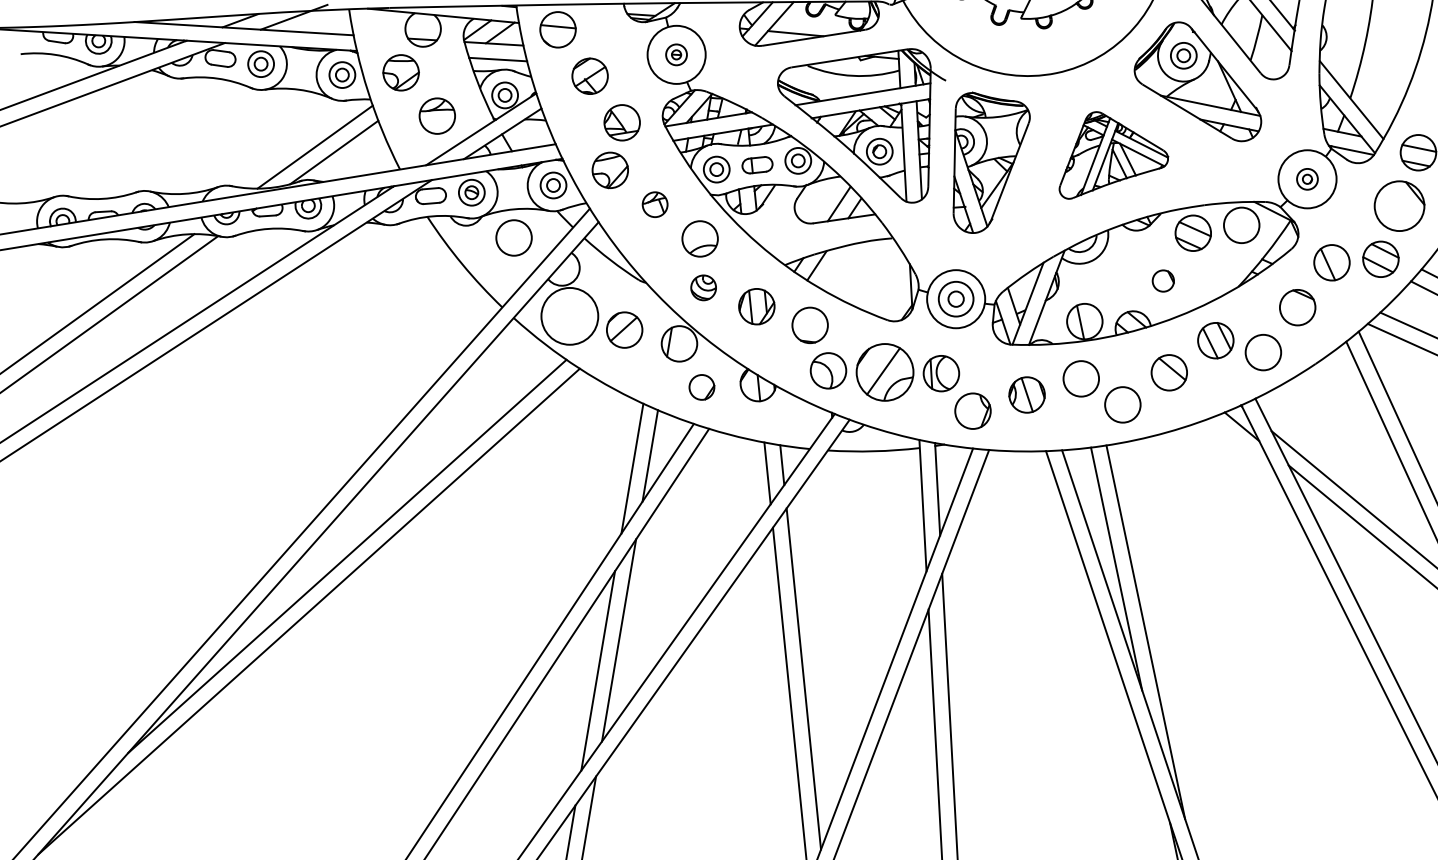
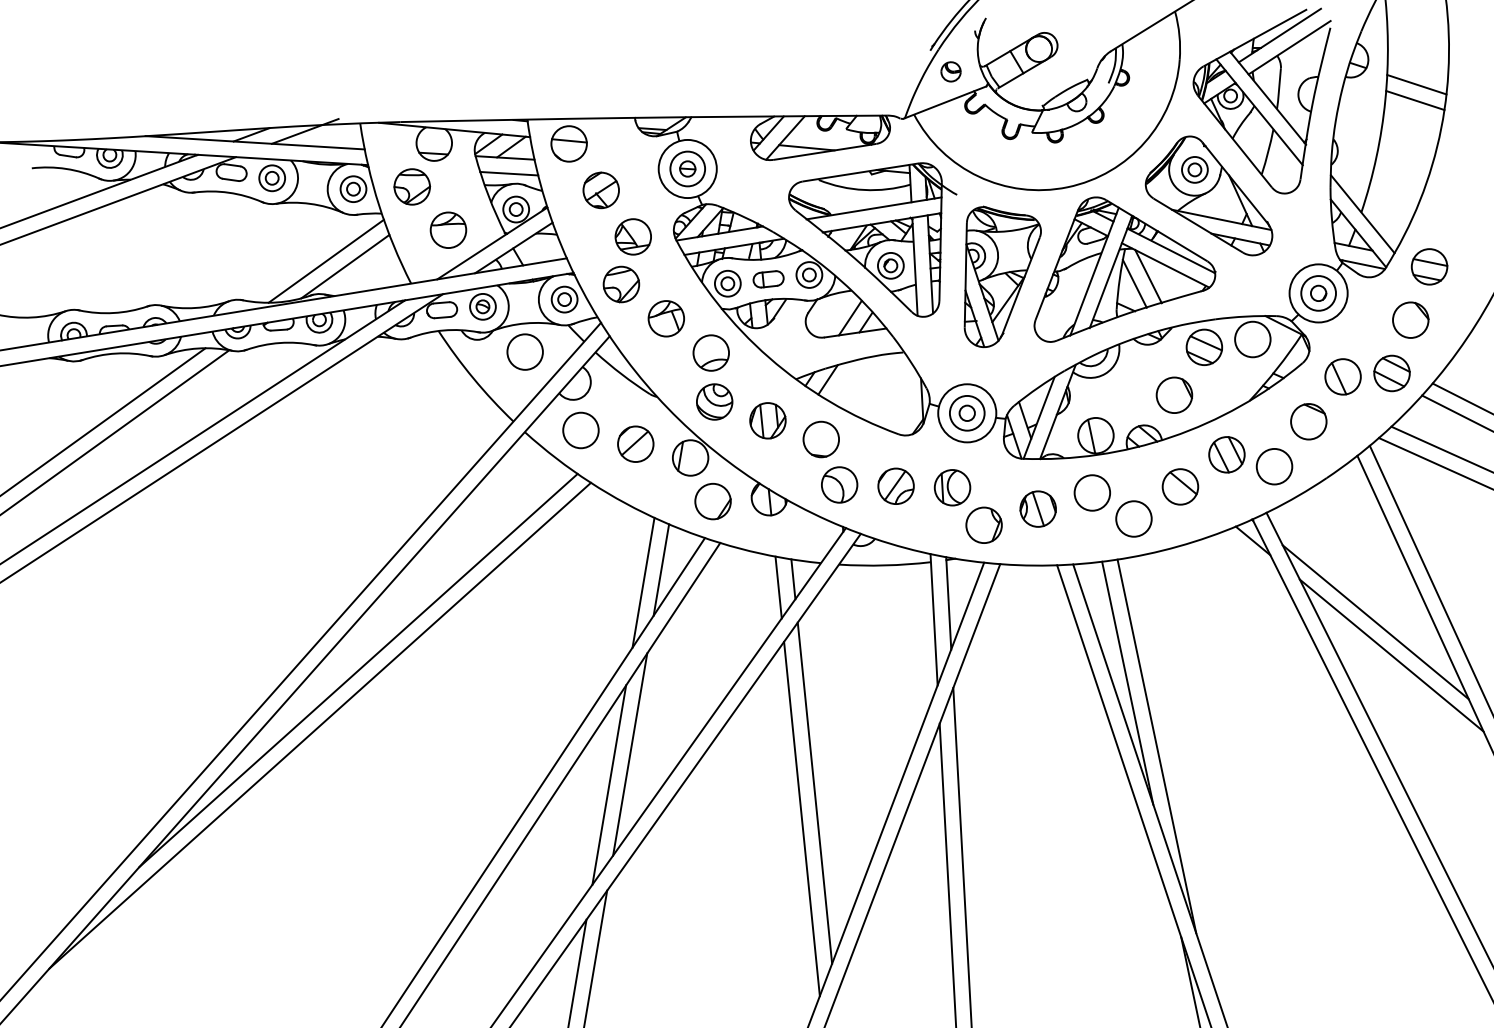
part: (676, 54) -> (687, 168), size x1.67
part: (1113, 155) -> (1124, 269), size x1.67
part: (1307, 179) -> (1318, 293), size x1.67
part: (654, 204) -> (665, 318), size x1.43
part: (1399, 205) -> (1410, 319), size x0.71
part: (1163, 280) -> (1174, 394), size x1.67
part: (703, 287) -> (714, 401), size x1.43
circle: (569, 316) -> (580, 430), size x0.62
part: (884, 371) -> (895, 485), size x0.62
part: (701, 387) -> (712, 501), size x1.43

